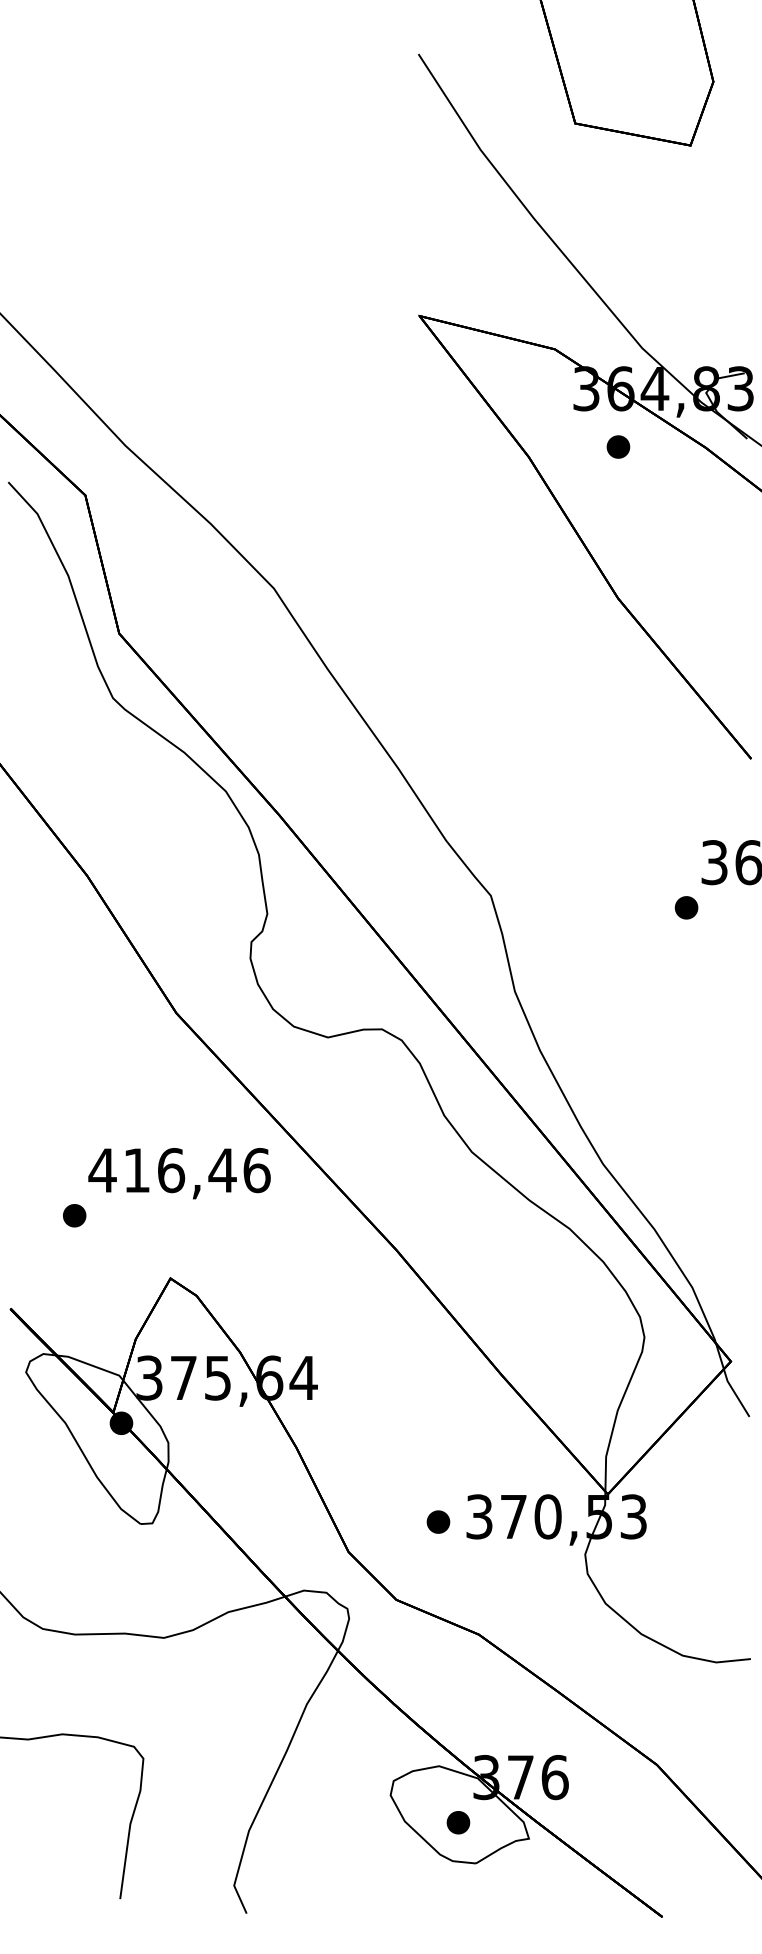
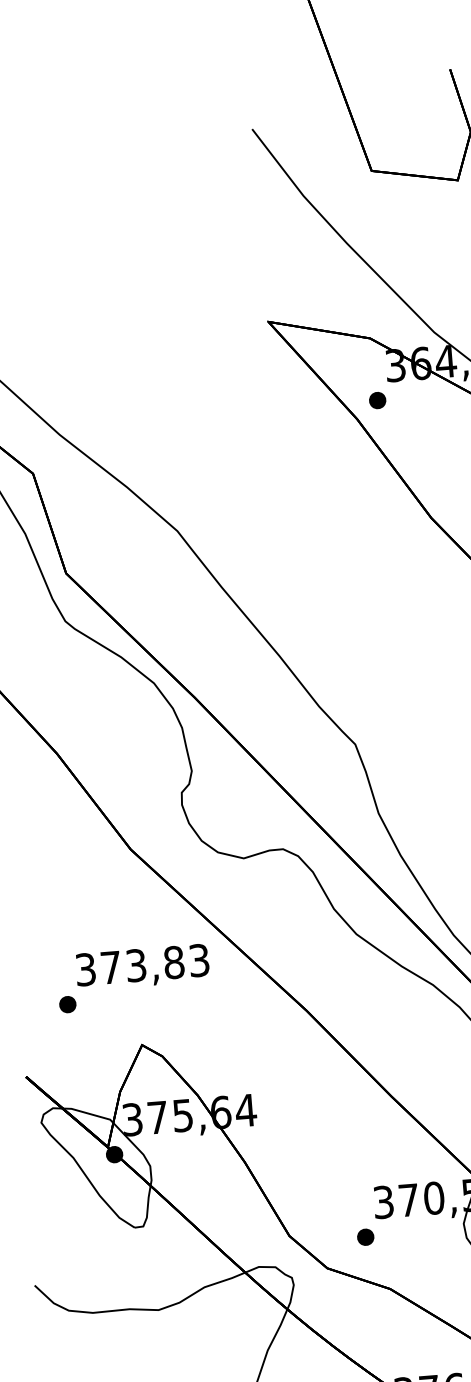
part: (618, 446) -> (377, 400), moved
text: (179, 1170) -> (142, 965), 416,46 -> 373,83
part: (438, 1521) -> (365, 1236), moved

